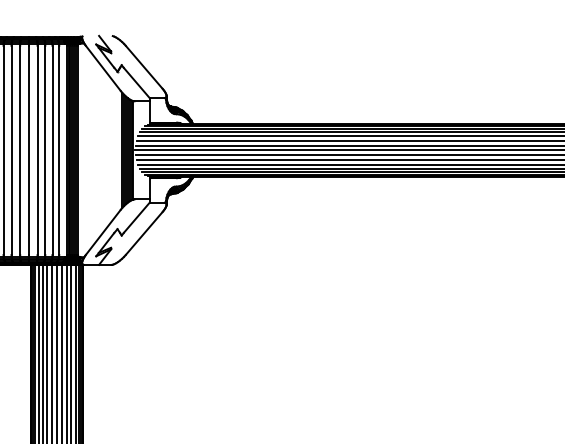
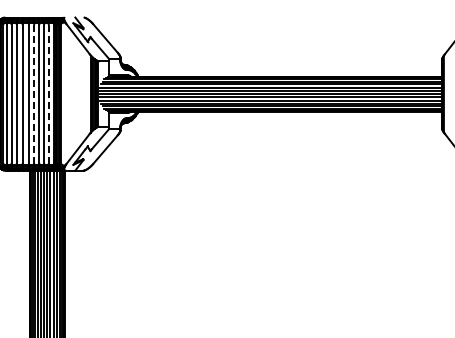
line: (37, 151) -> (34, 94), solid -> dashed
line: (58, 151) -> (48, 94), solid -> dashed

